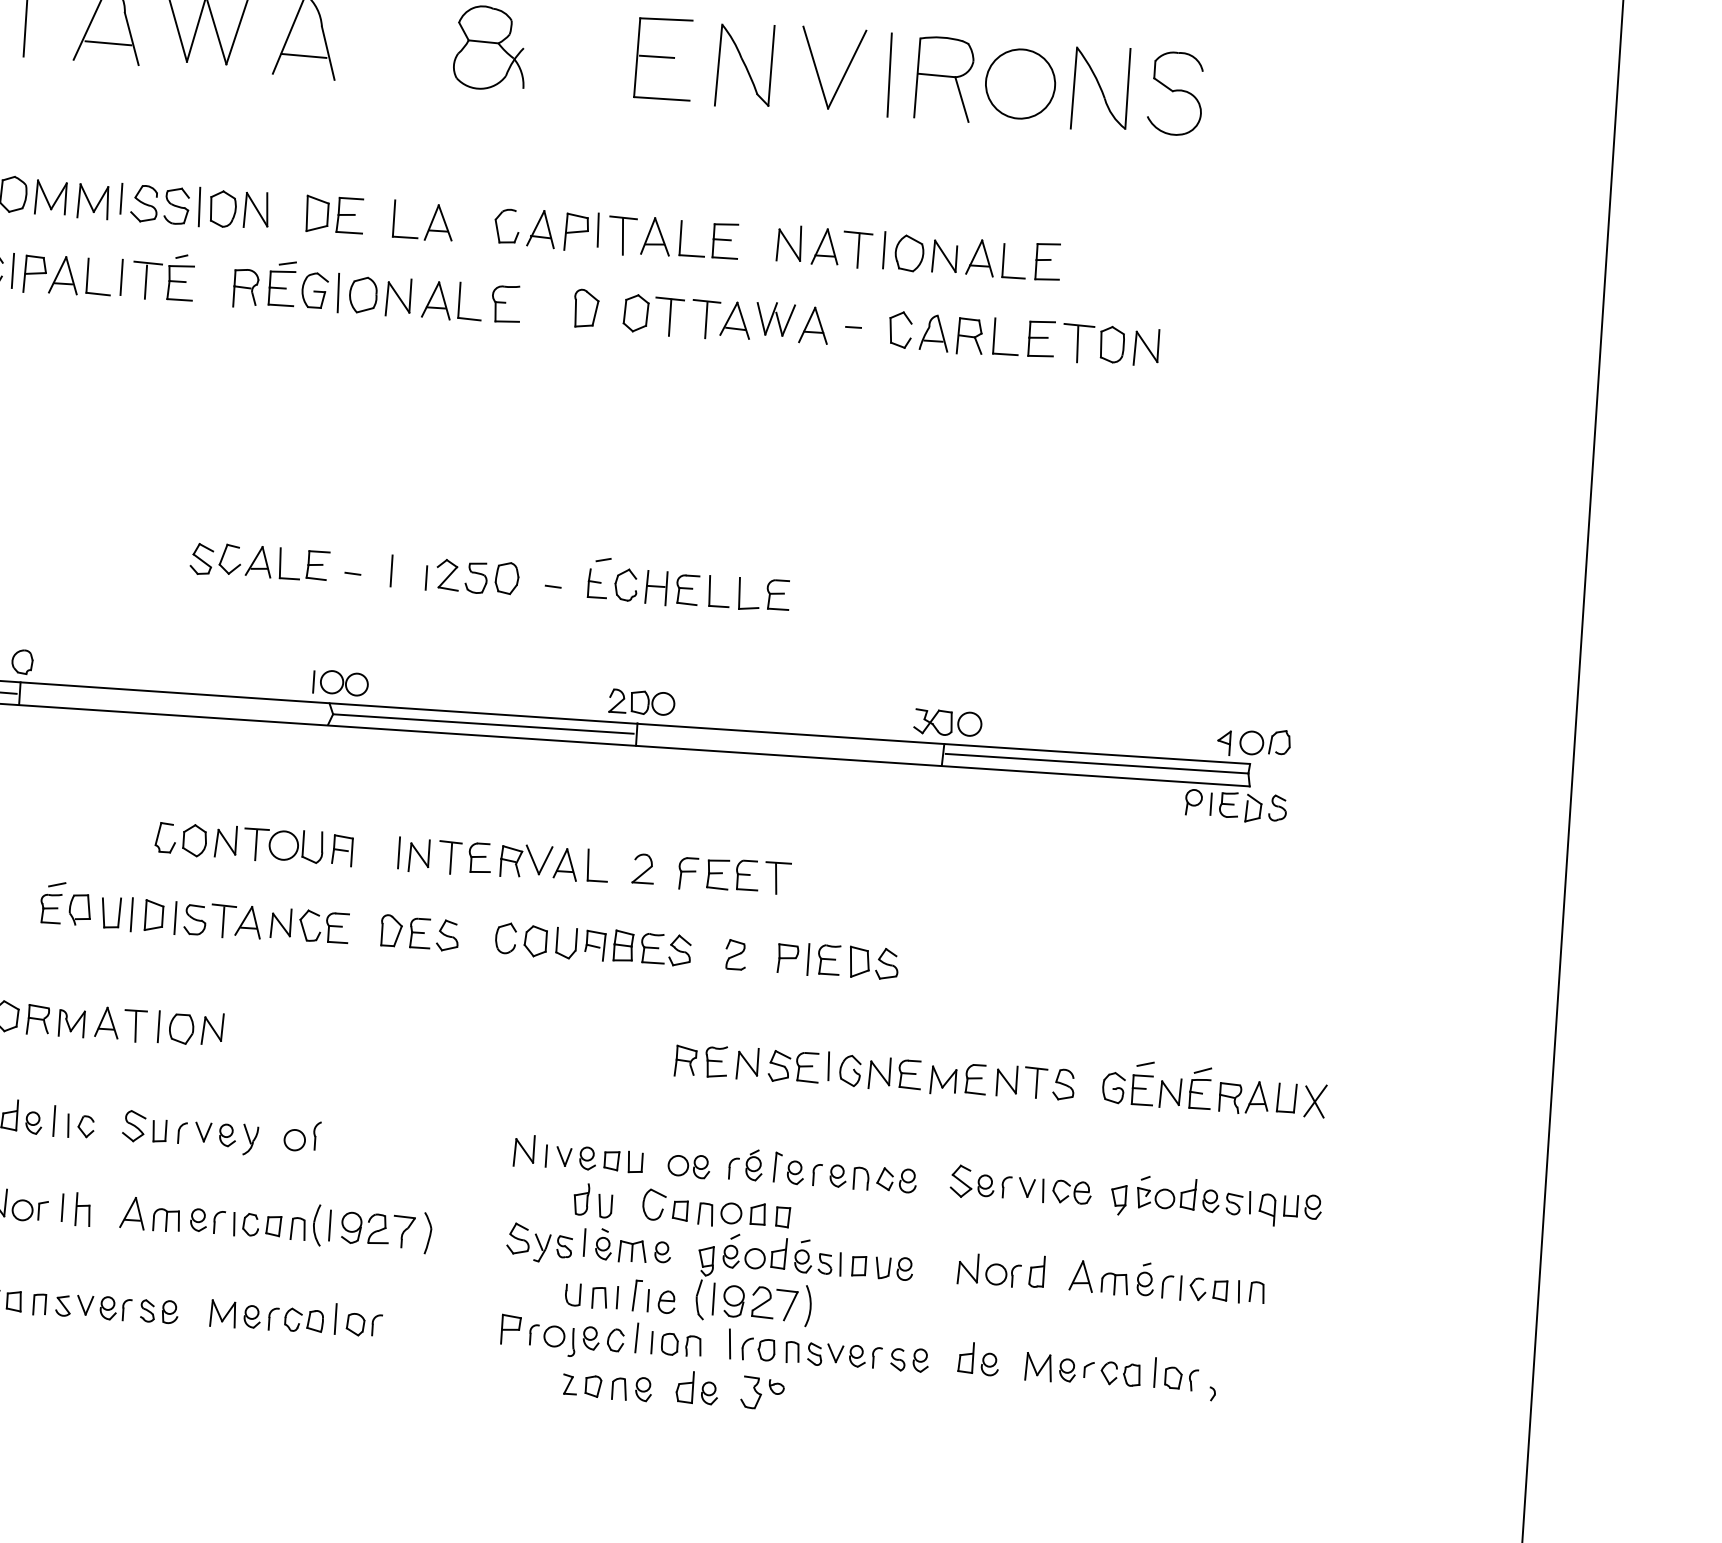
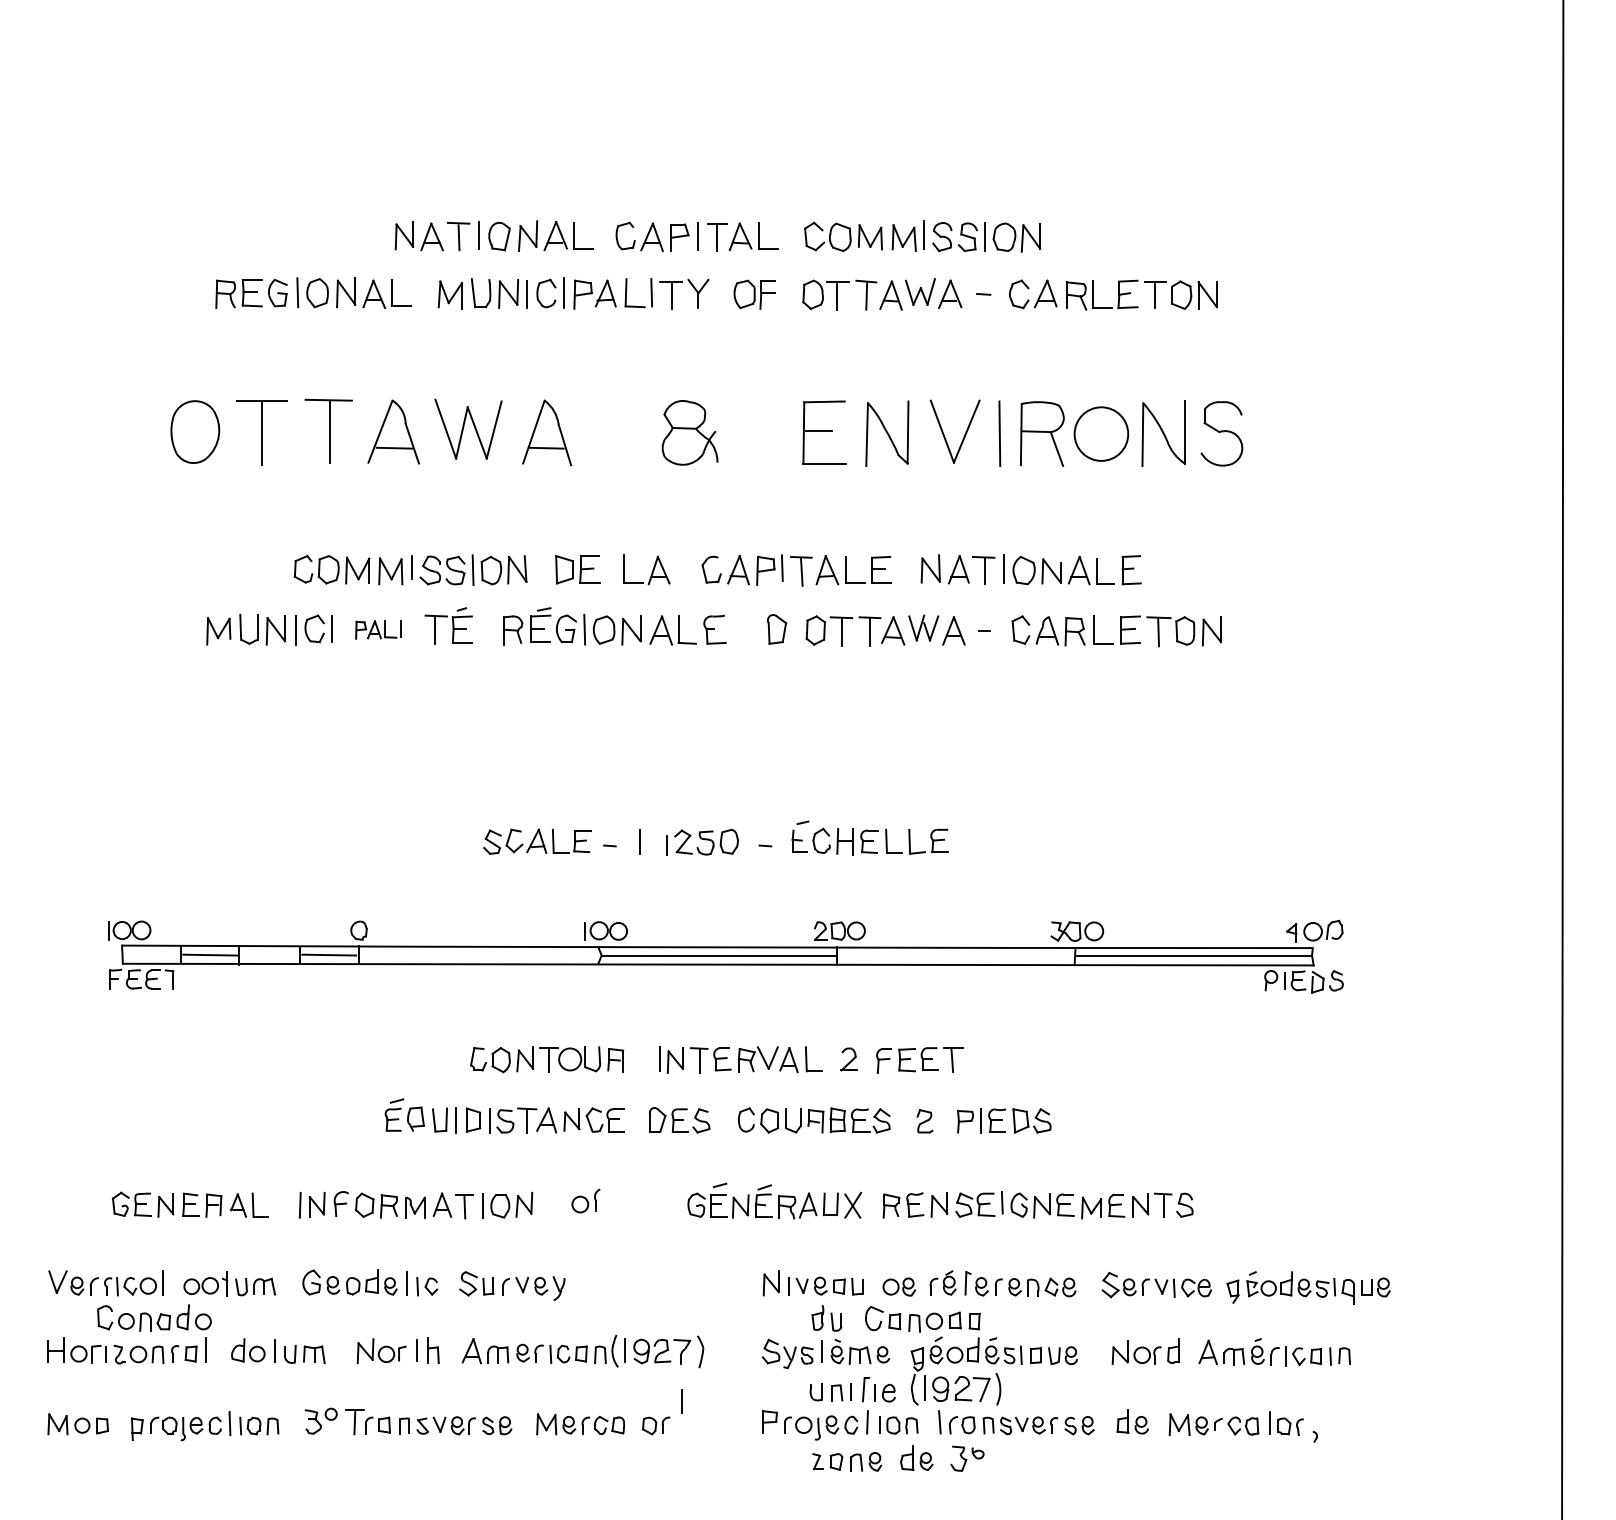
part: (72, 275) -> (378, 629), size x0.6
part: (1214, 1088) -> (774, 1200), moved
part: (301, 1135) -> (585, 1200), moved
line: (335, 1318) -> (681, 1401), moved

